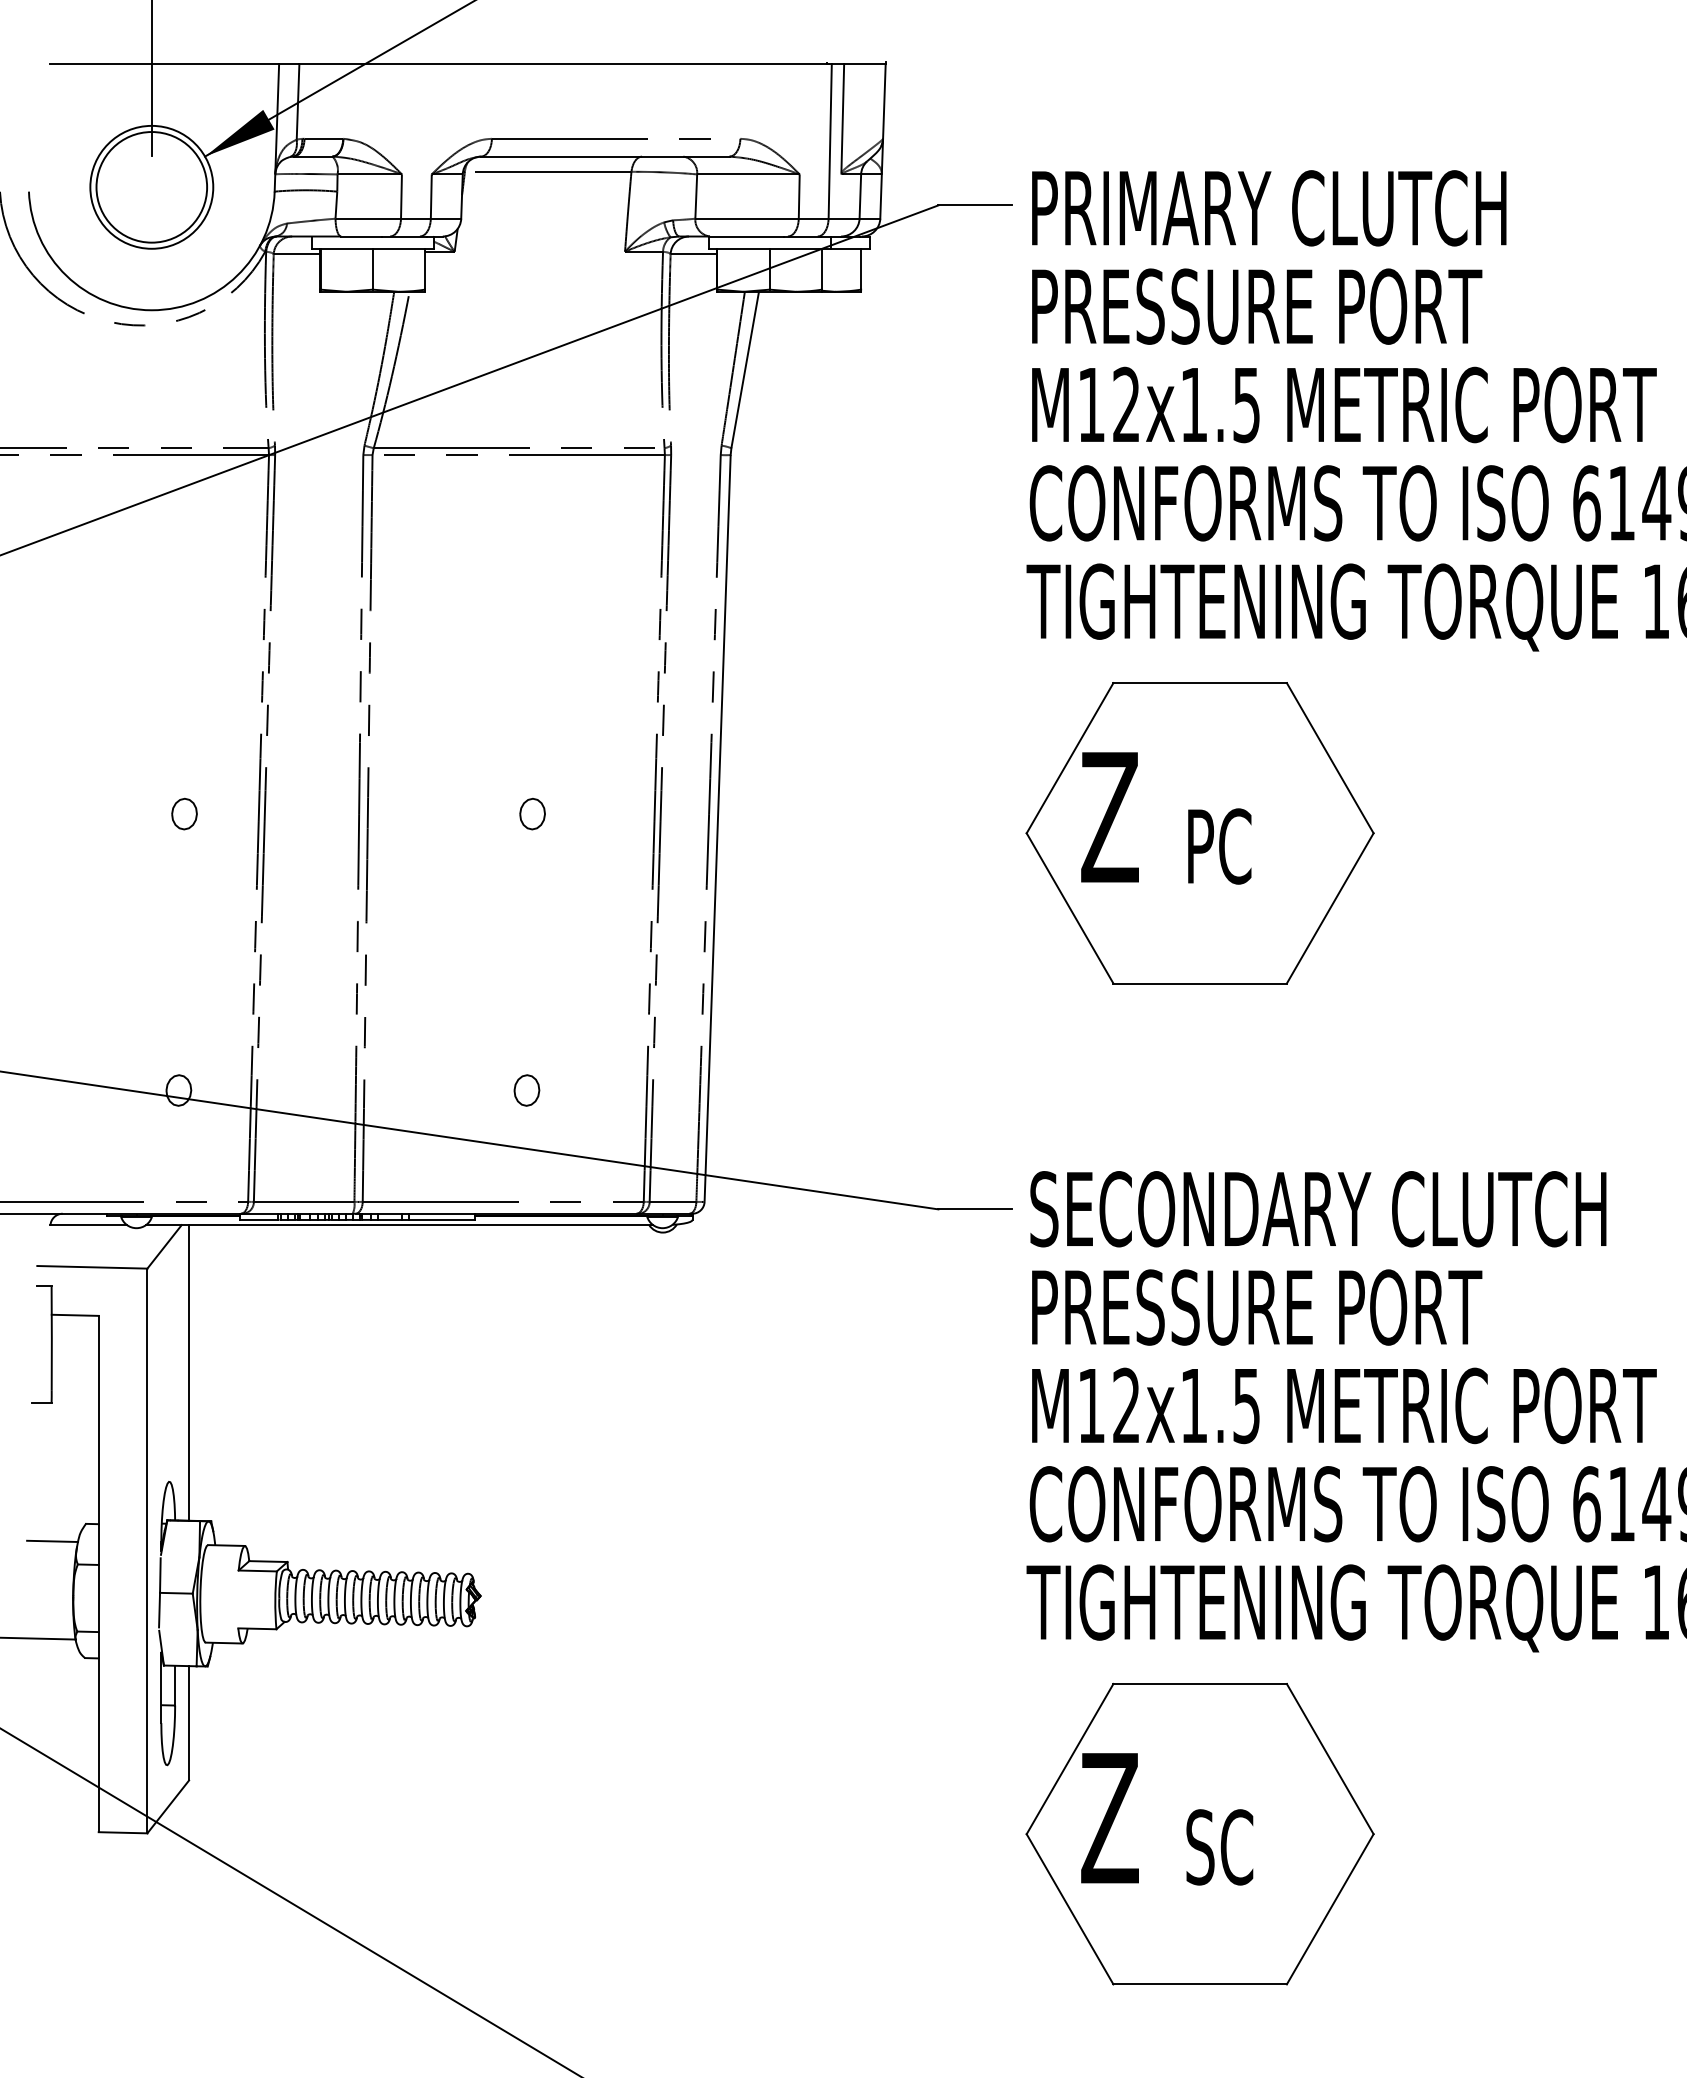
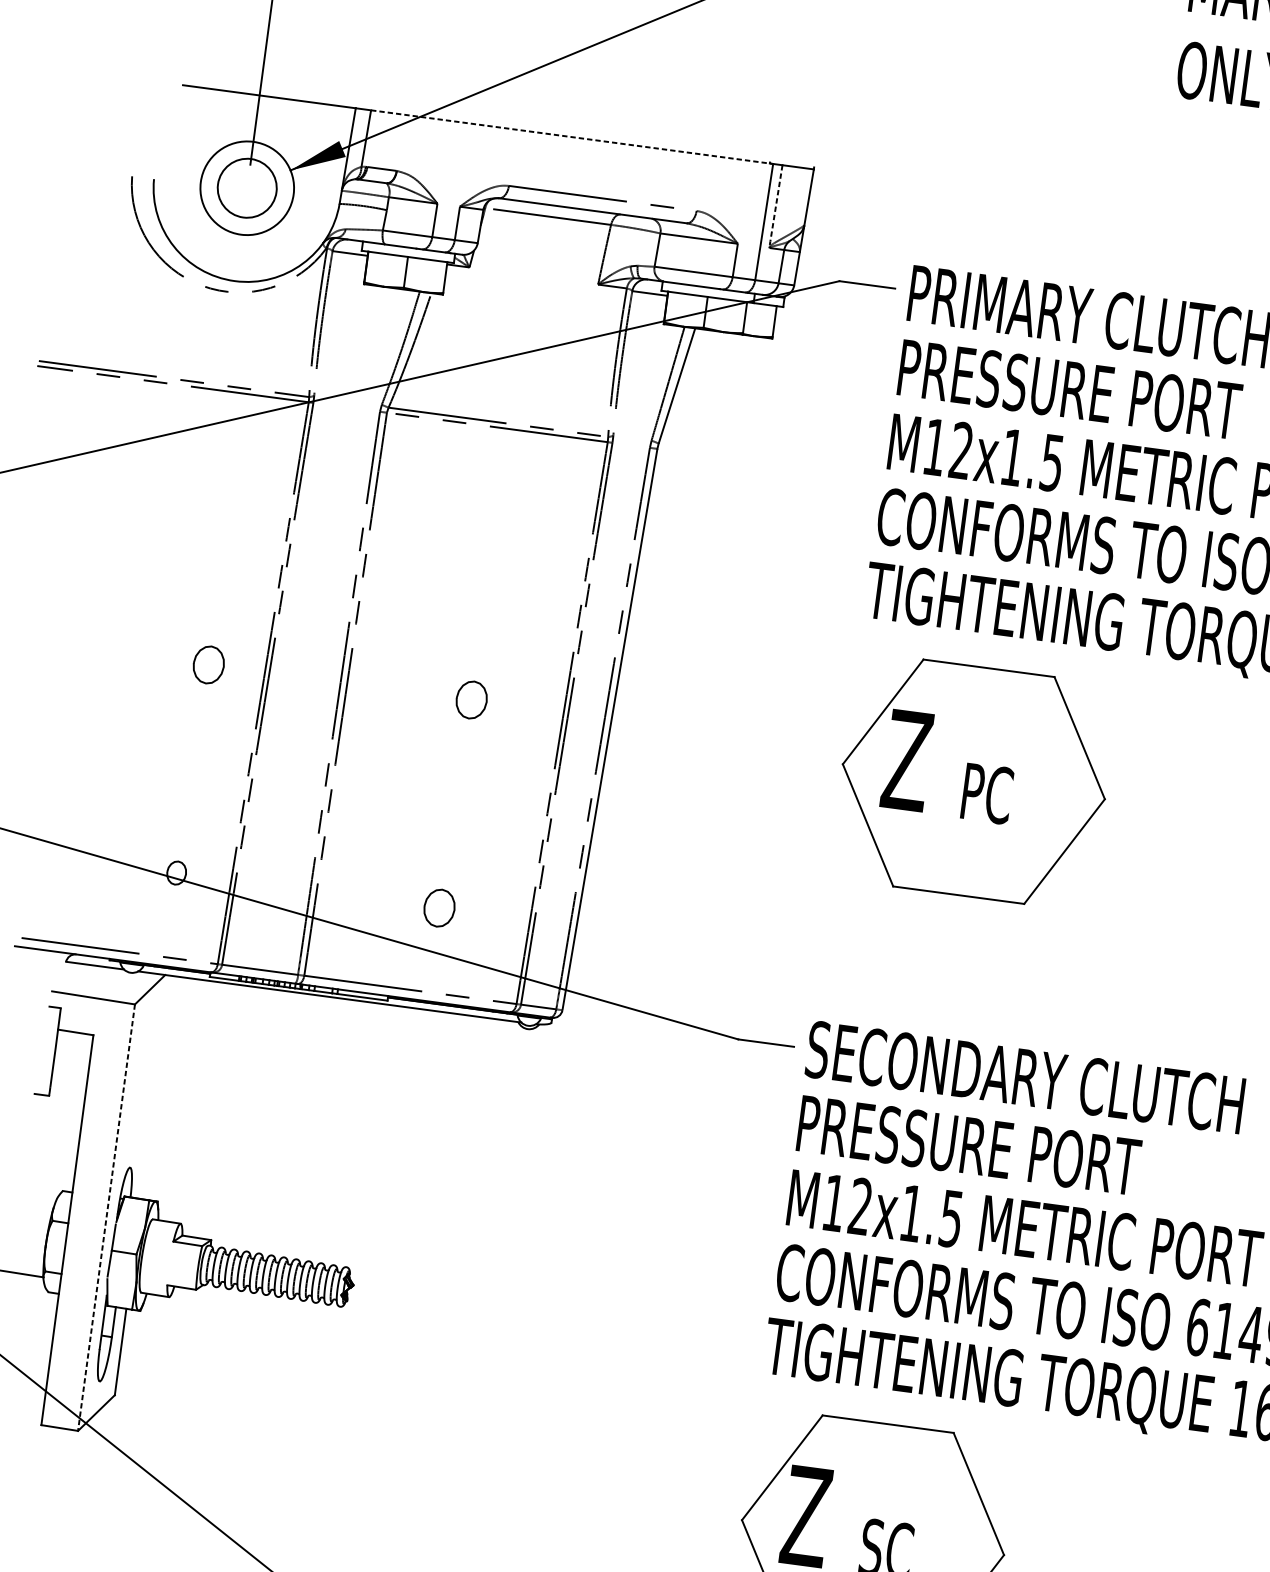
line: (563, 64) -> (570, 136), solid -> dashed
line: (842, 120) -> (775, 207), solid -> dashed
circle: (151, 187) -> (247, 188), size x0.7
part: (184, 813) -> (208, 664), size x1.6
part: (532, 813) -> (471, 699), size x1.6
part: (526, 1090) -> (439, 908), size x1.6
line: (189, 1372) -> (156, 1087), removed
line: (52, 1541) -> (35, 1200), removed
line: (147, 1551) -> (106, 1218), solid -> dashed

